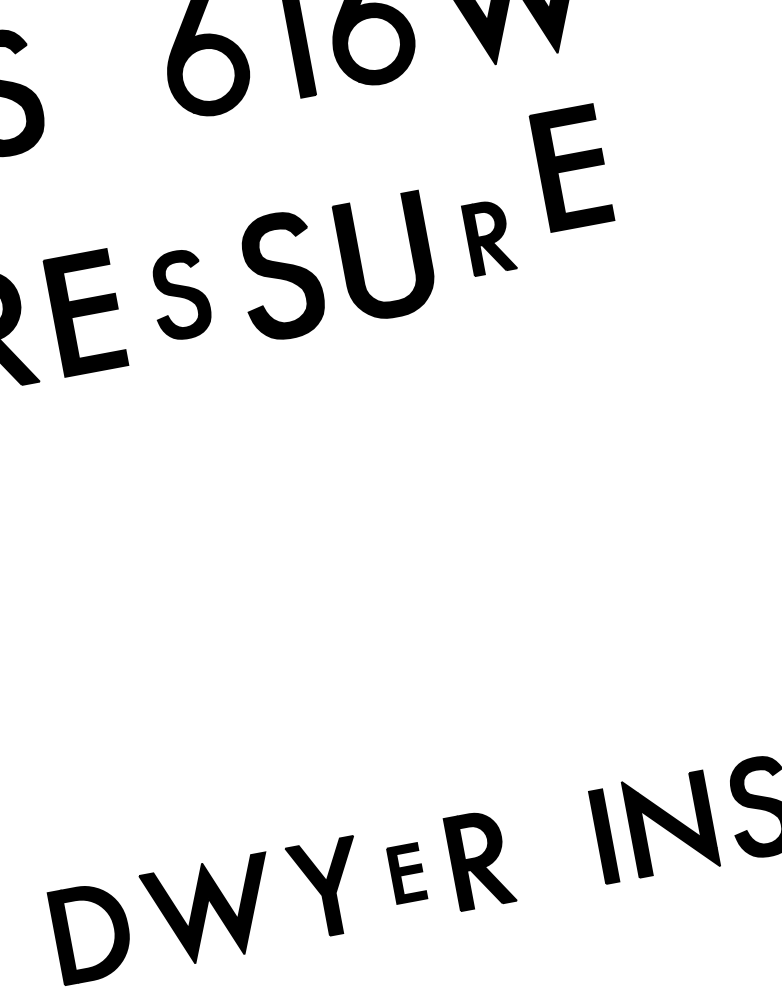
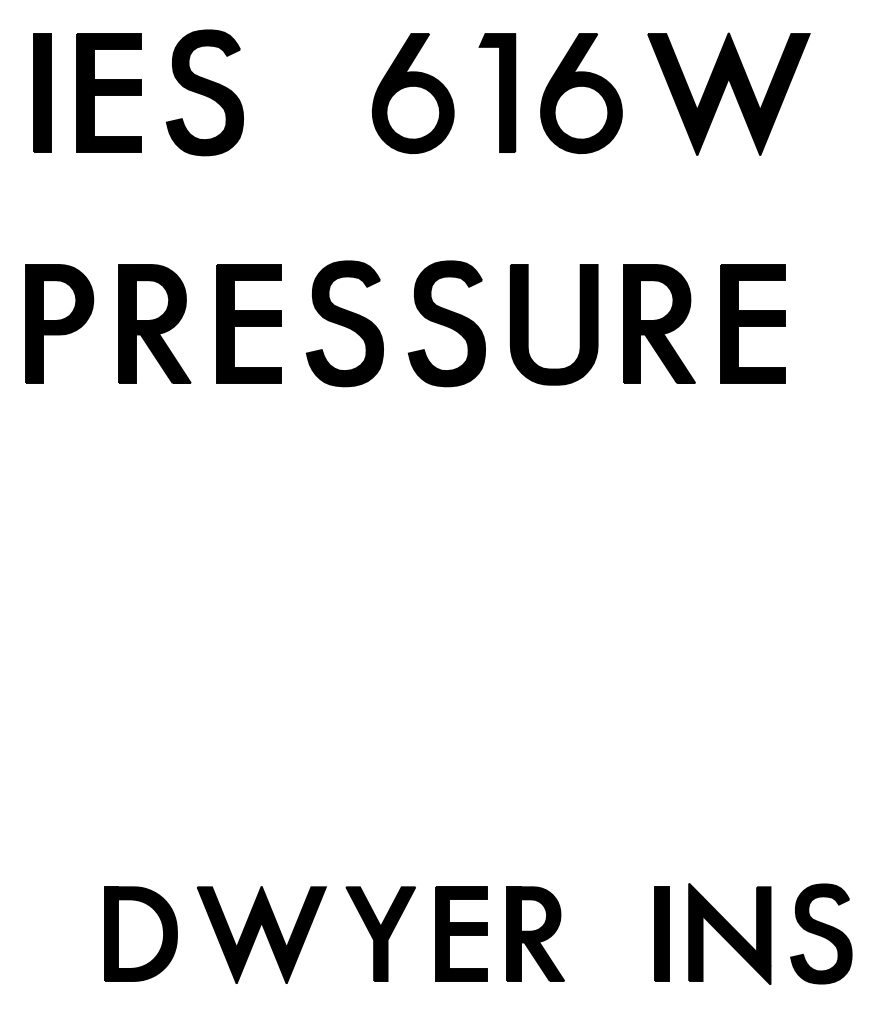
part: (571, 167) -> (752, 323), moved
part: (489, 236) -> (659, 323), size x1.67
part: (179, 294) -> (344, 323), size x1.43
part: (407, 872) -> (461, 933), size x1.67

